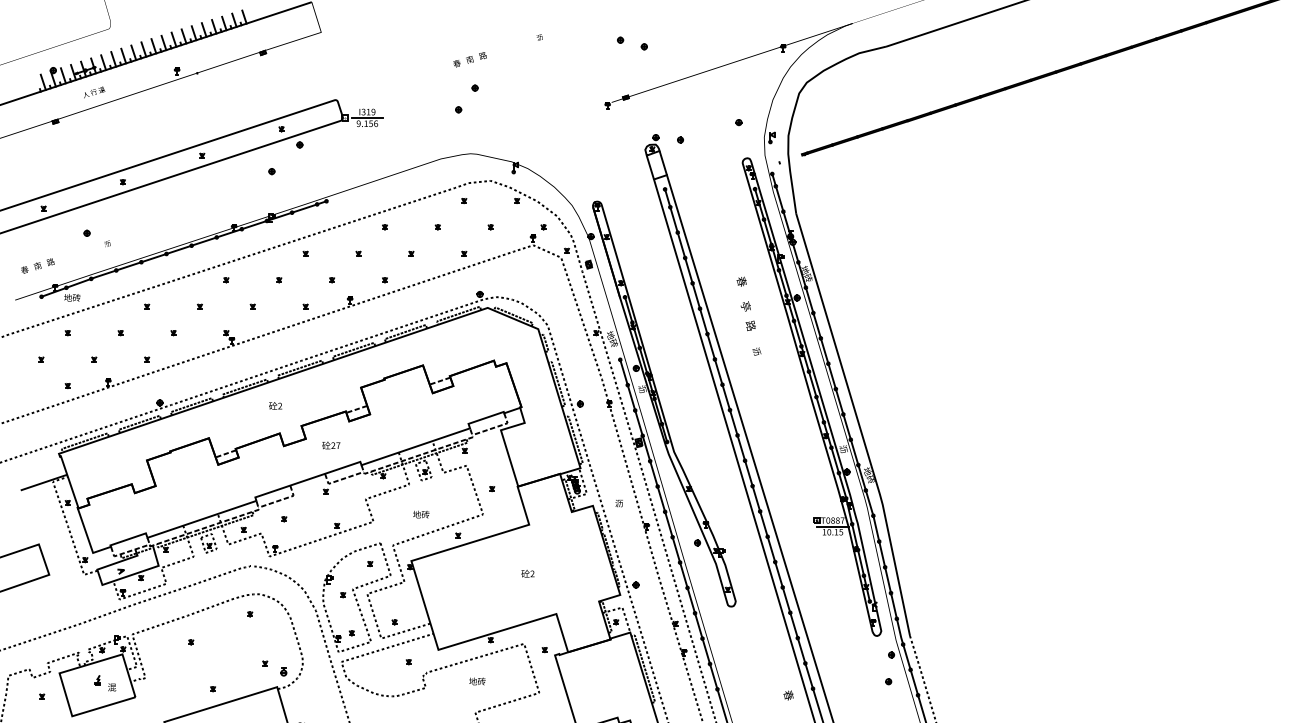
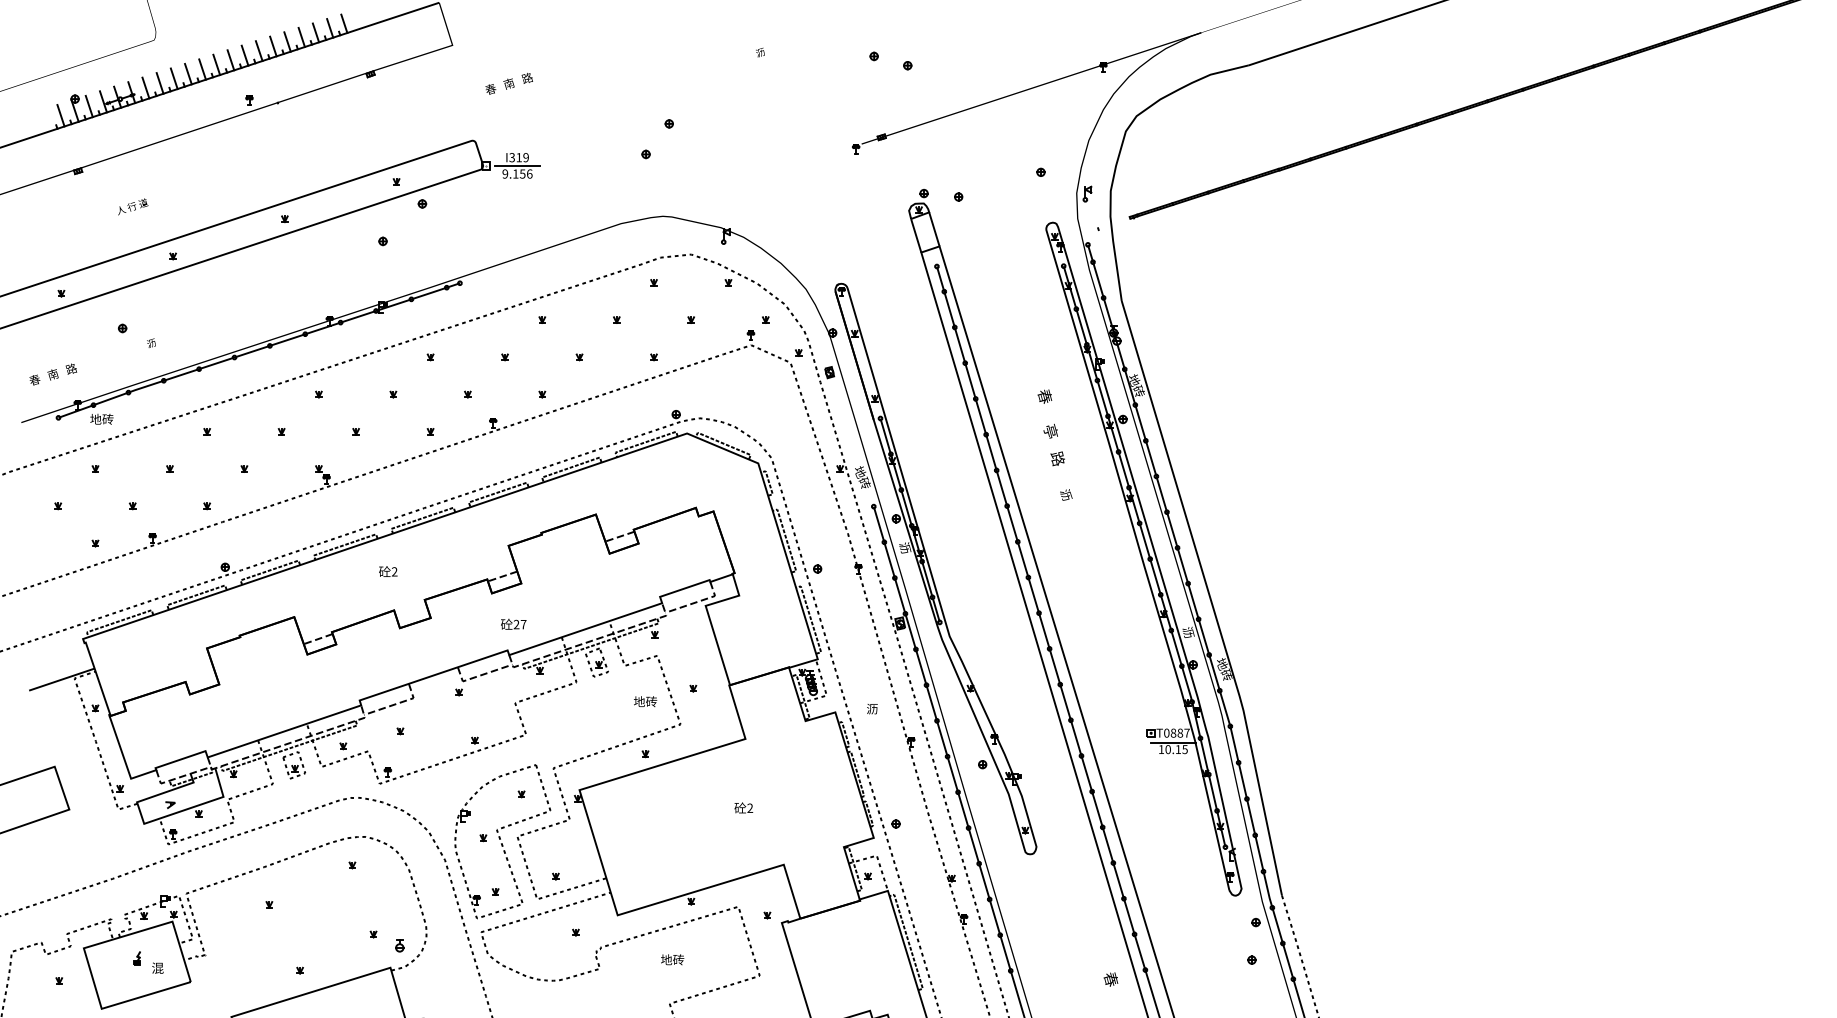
text: (469, 59) -> (508, 83), moved
text: (94, 92) -> (133, 206), moved
text: (331, 444) -> (513, 623), moved
text: (421, 514) -> (645, 701), moved

